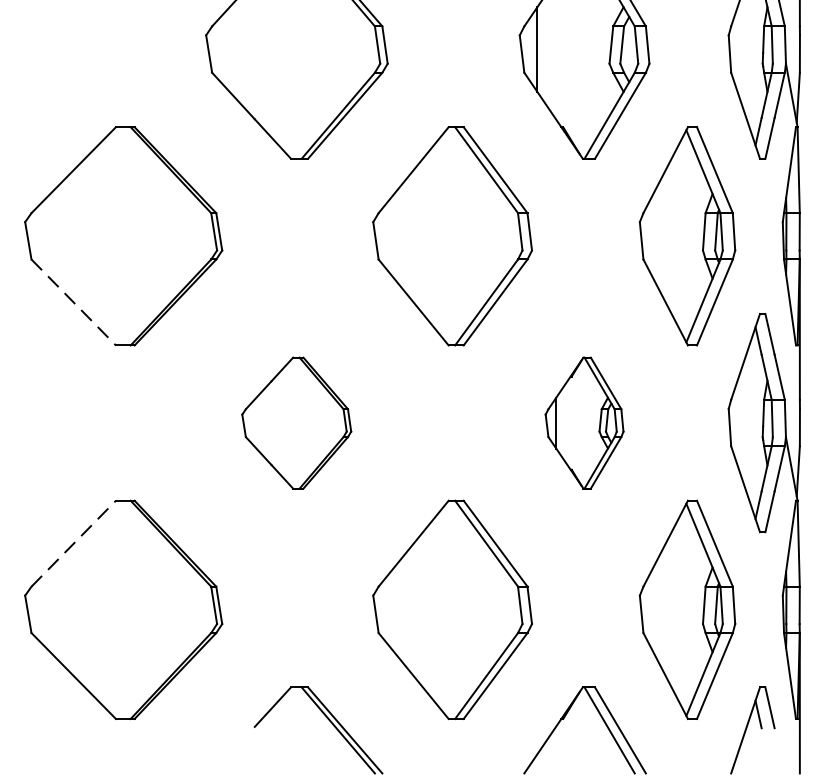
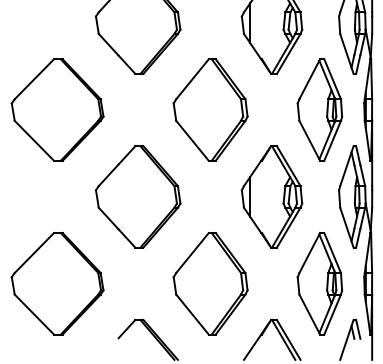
line: (73, 303) -> (34, 141), dashed -> solid
part: (295, 422) -> (137, 196), size x1.67
part: (583, 422) -> (271, 196), size x1.67
line: (73, 542) -> (34, 252), dashed -> solid

